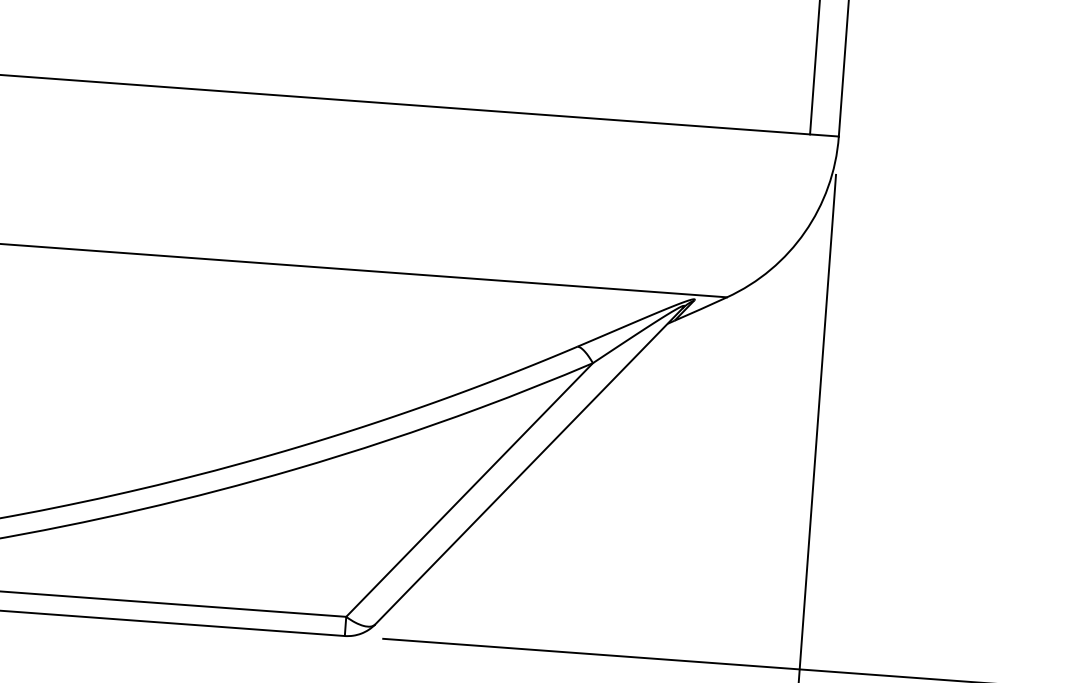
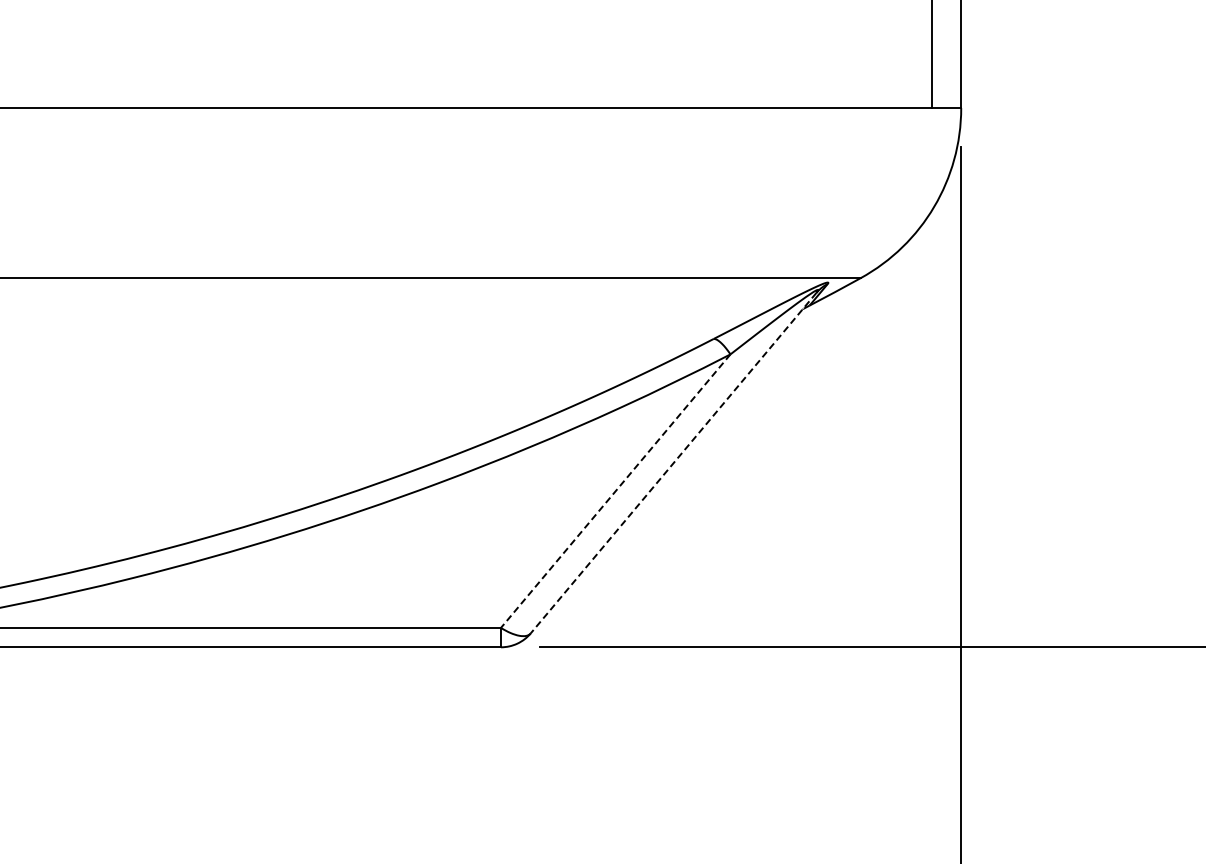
line: (528, 466) -> (673, 463), solid -> dashed
line: (469, 490) -> (615, 491), solid -> dashed

